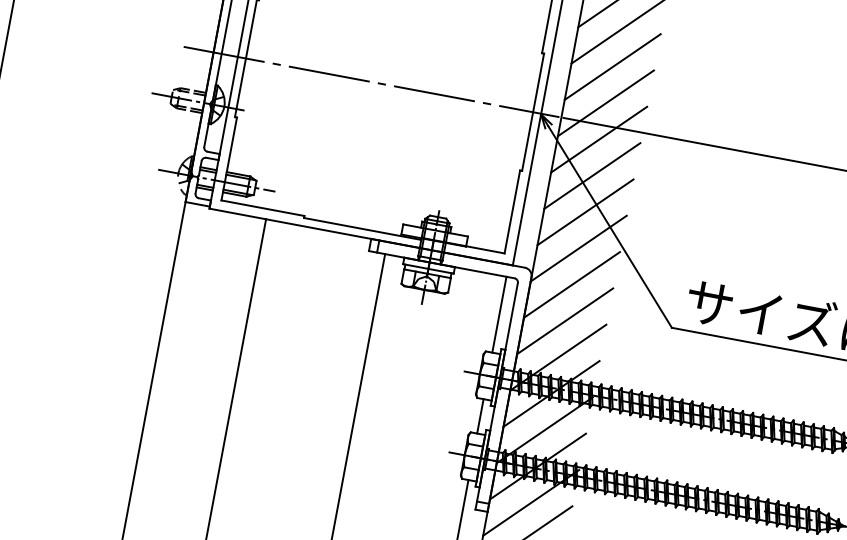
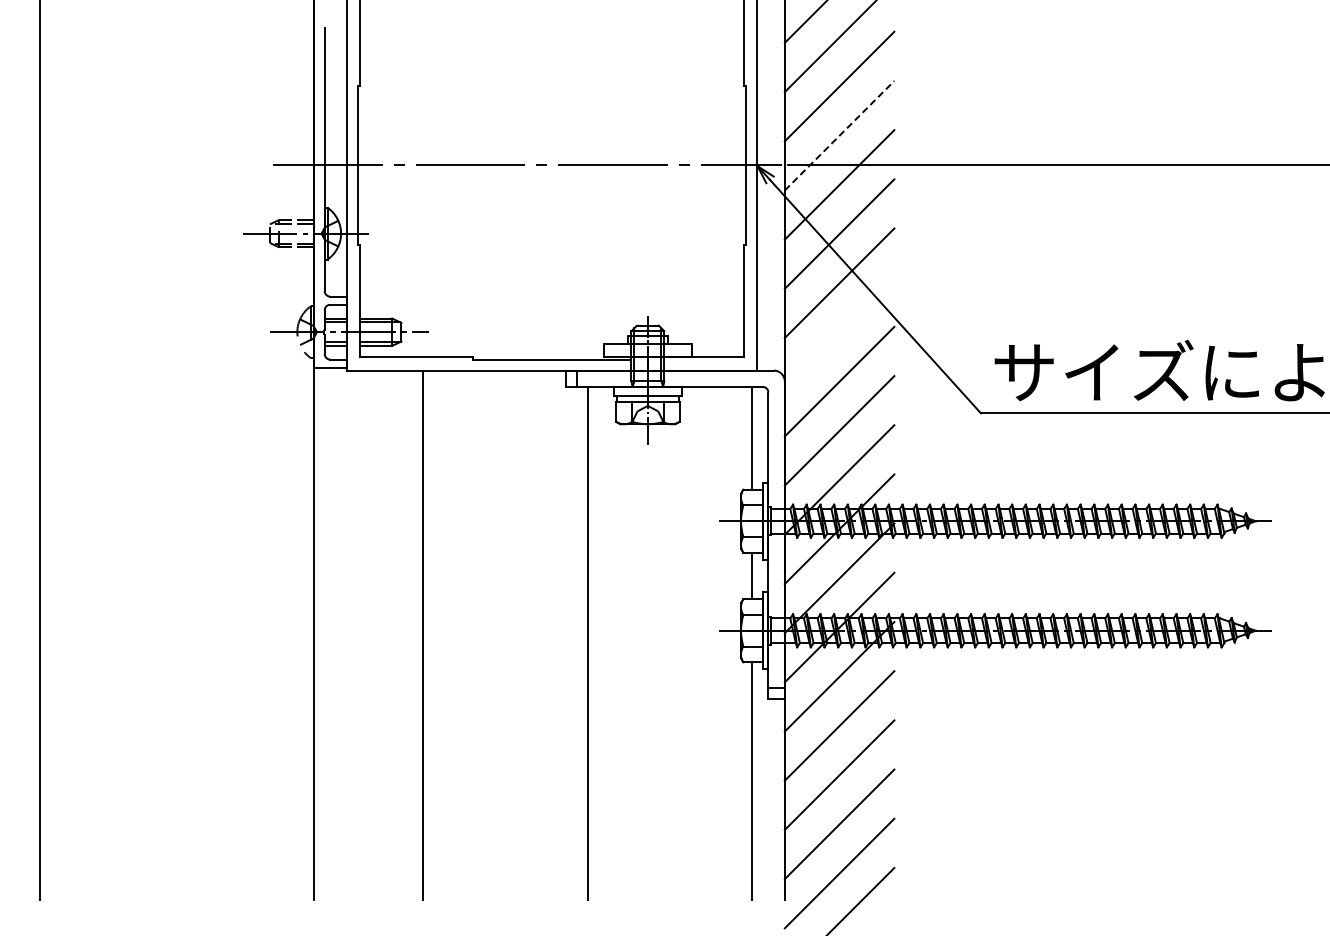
line: (605, 103) -> (839, 135), solid -> dashed
line: (578, 248) -> (839, 332), removed

